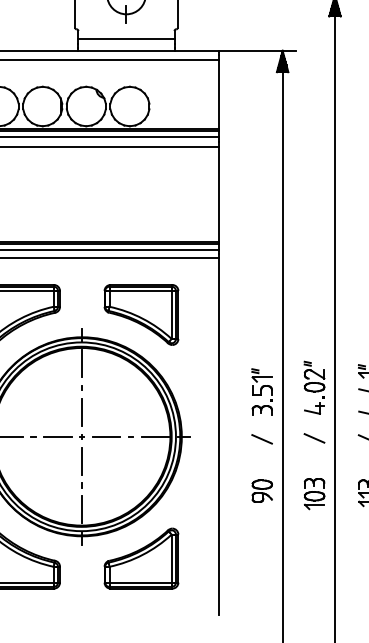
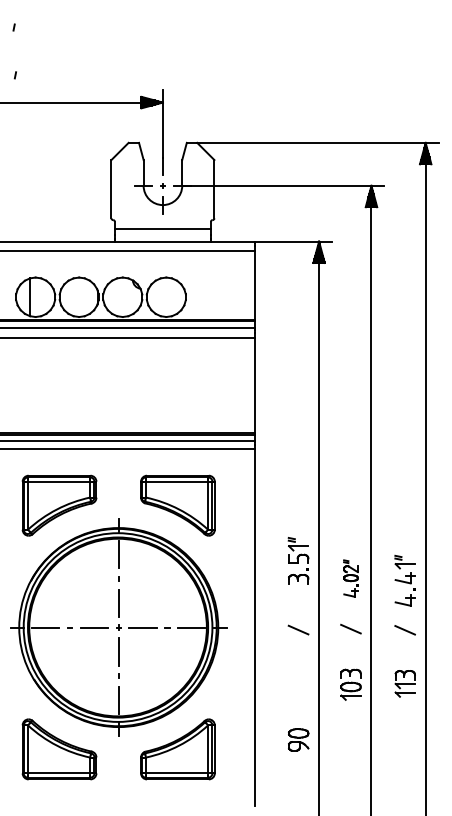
part: (314, 387) -> (350, 578), size x0.7
part: (262, 391) -> (298, 560), moved
part: (262, 490) -> (298, 739), moved

